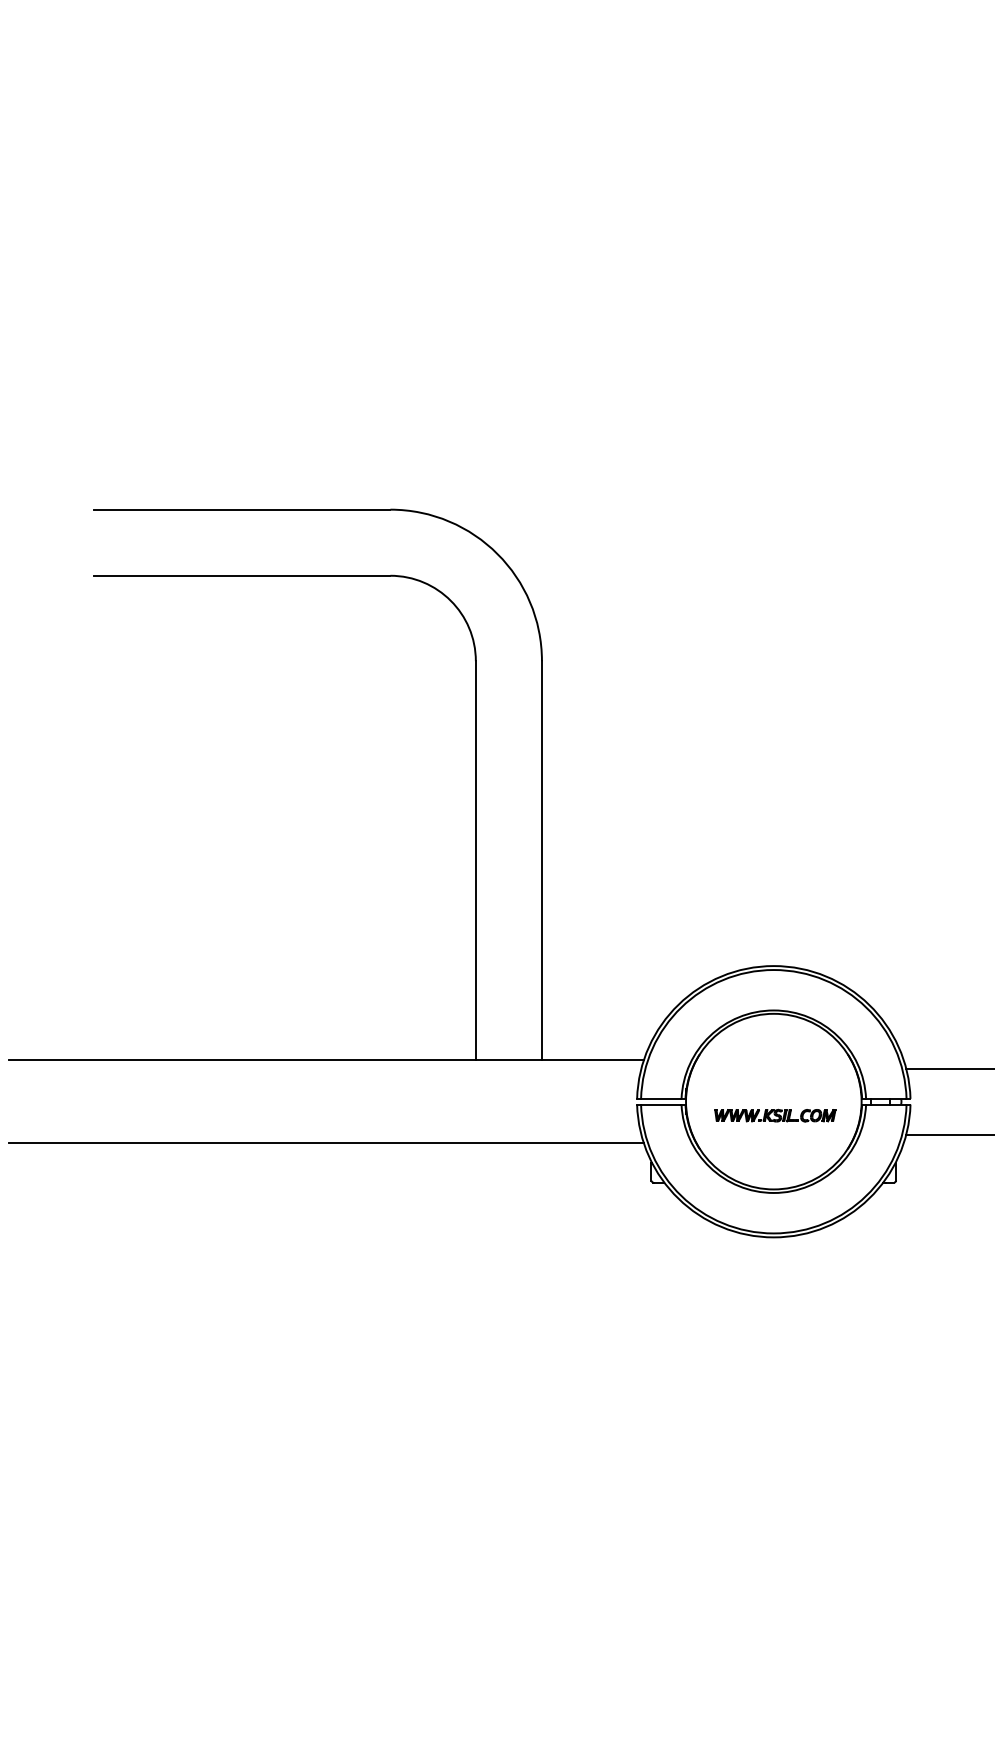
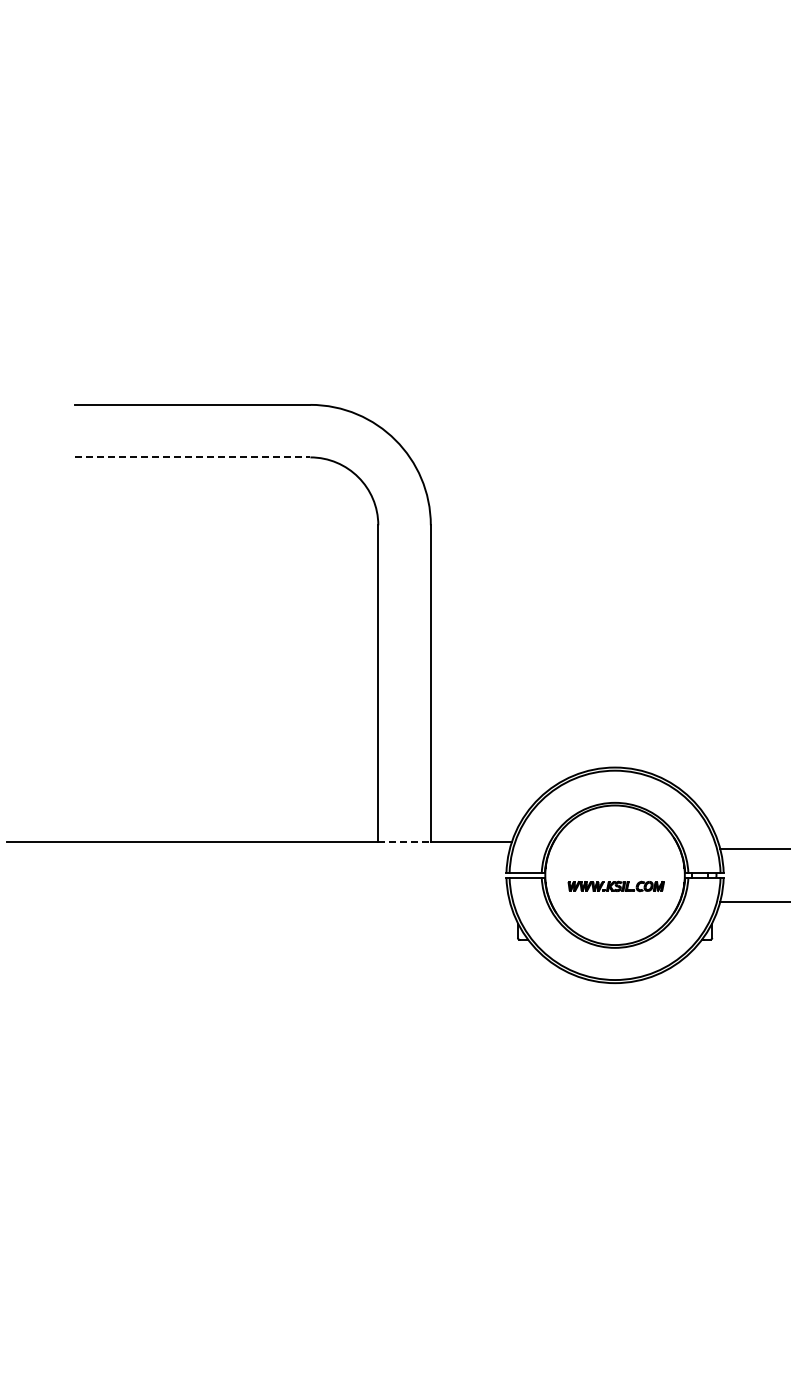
line: (242, 575) -> (192, 457), solid -> dashed
line: (510, 1060) -> (405, 842), solid -> dashed
line: (326, 1143) -> (259, 908), removed

